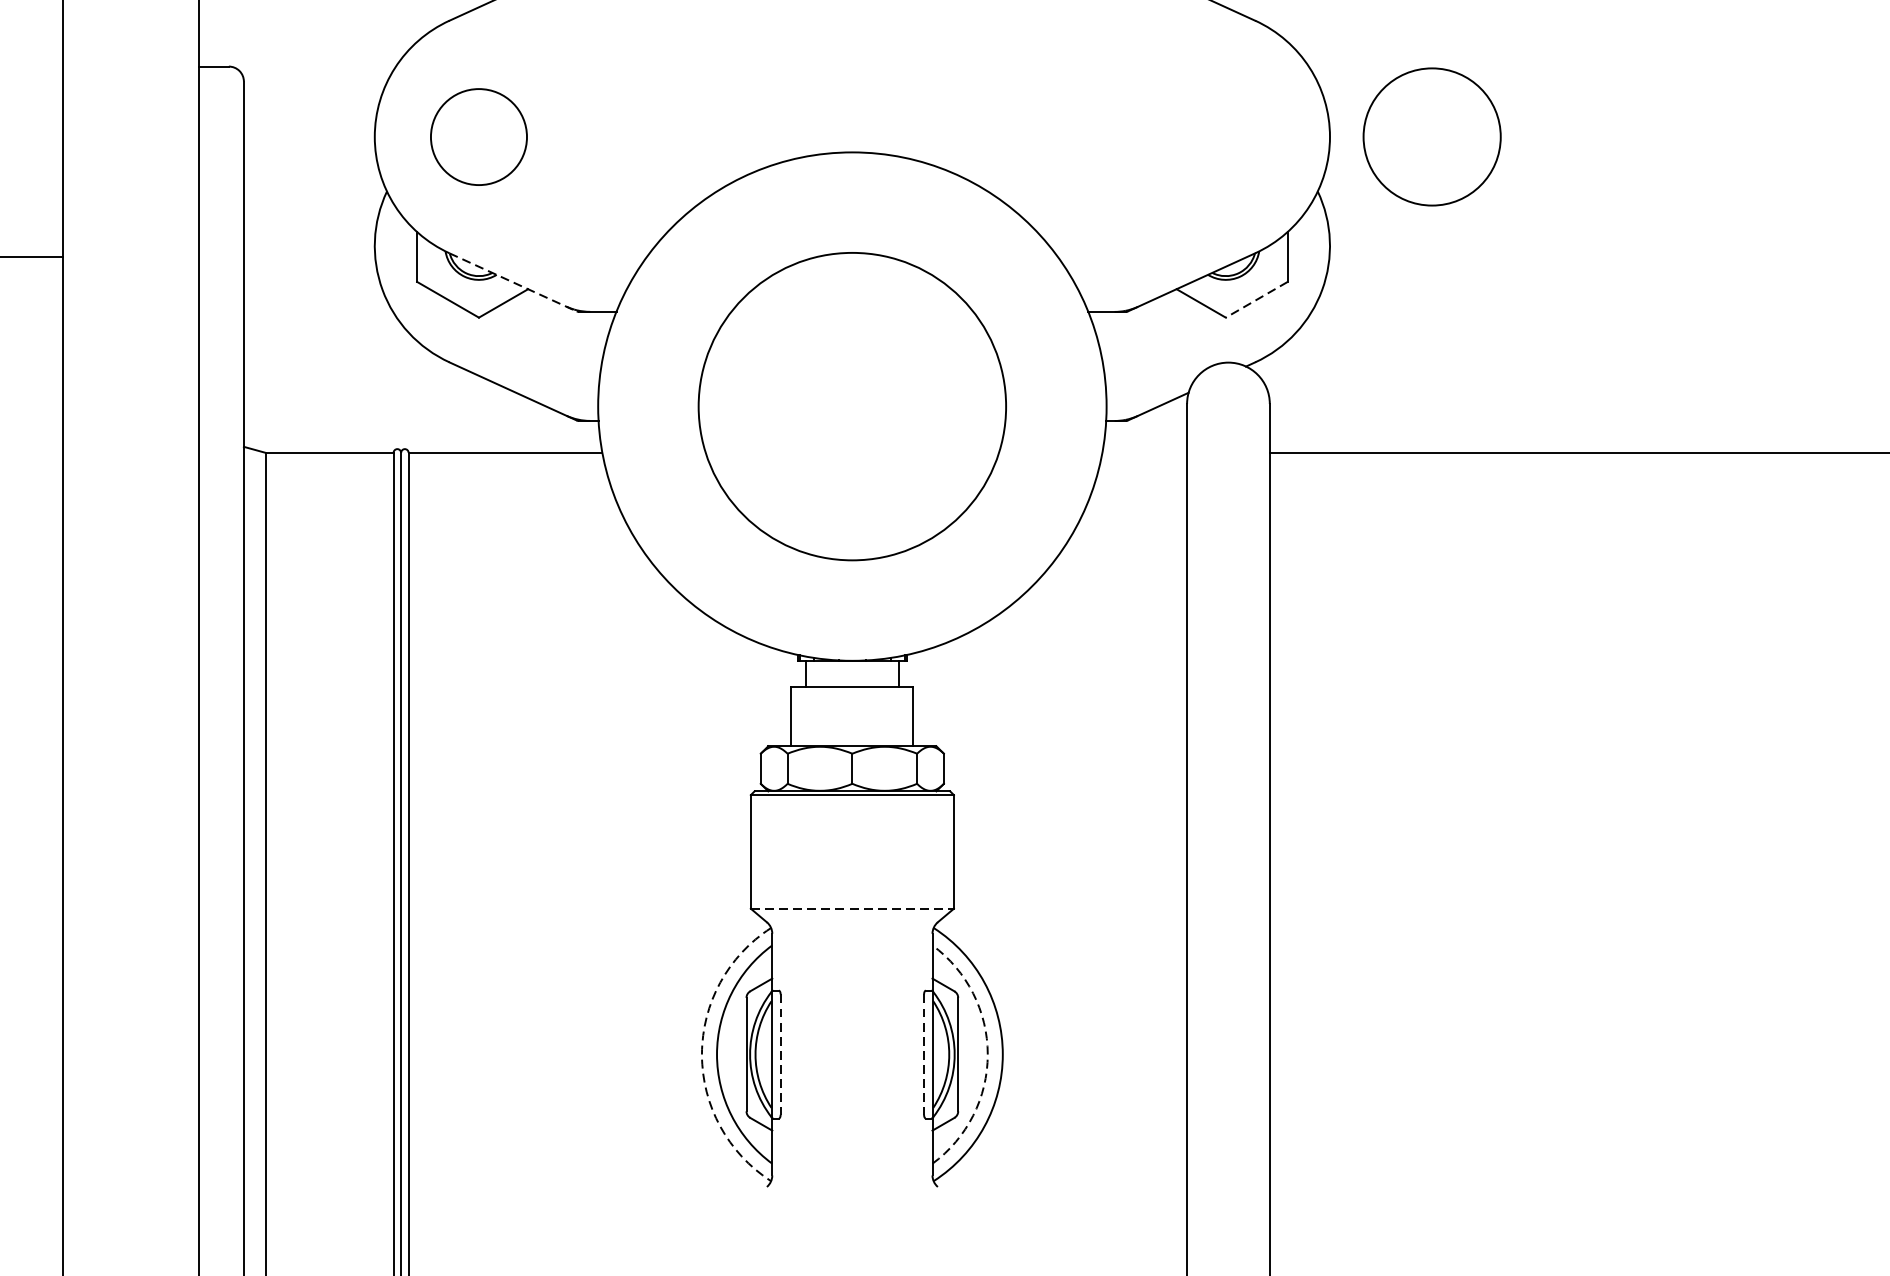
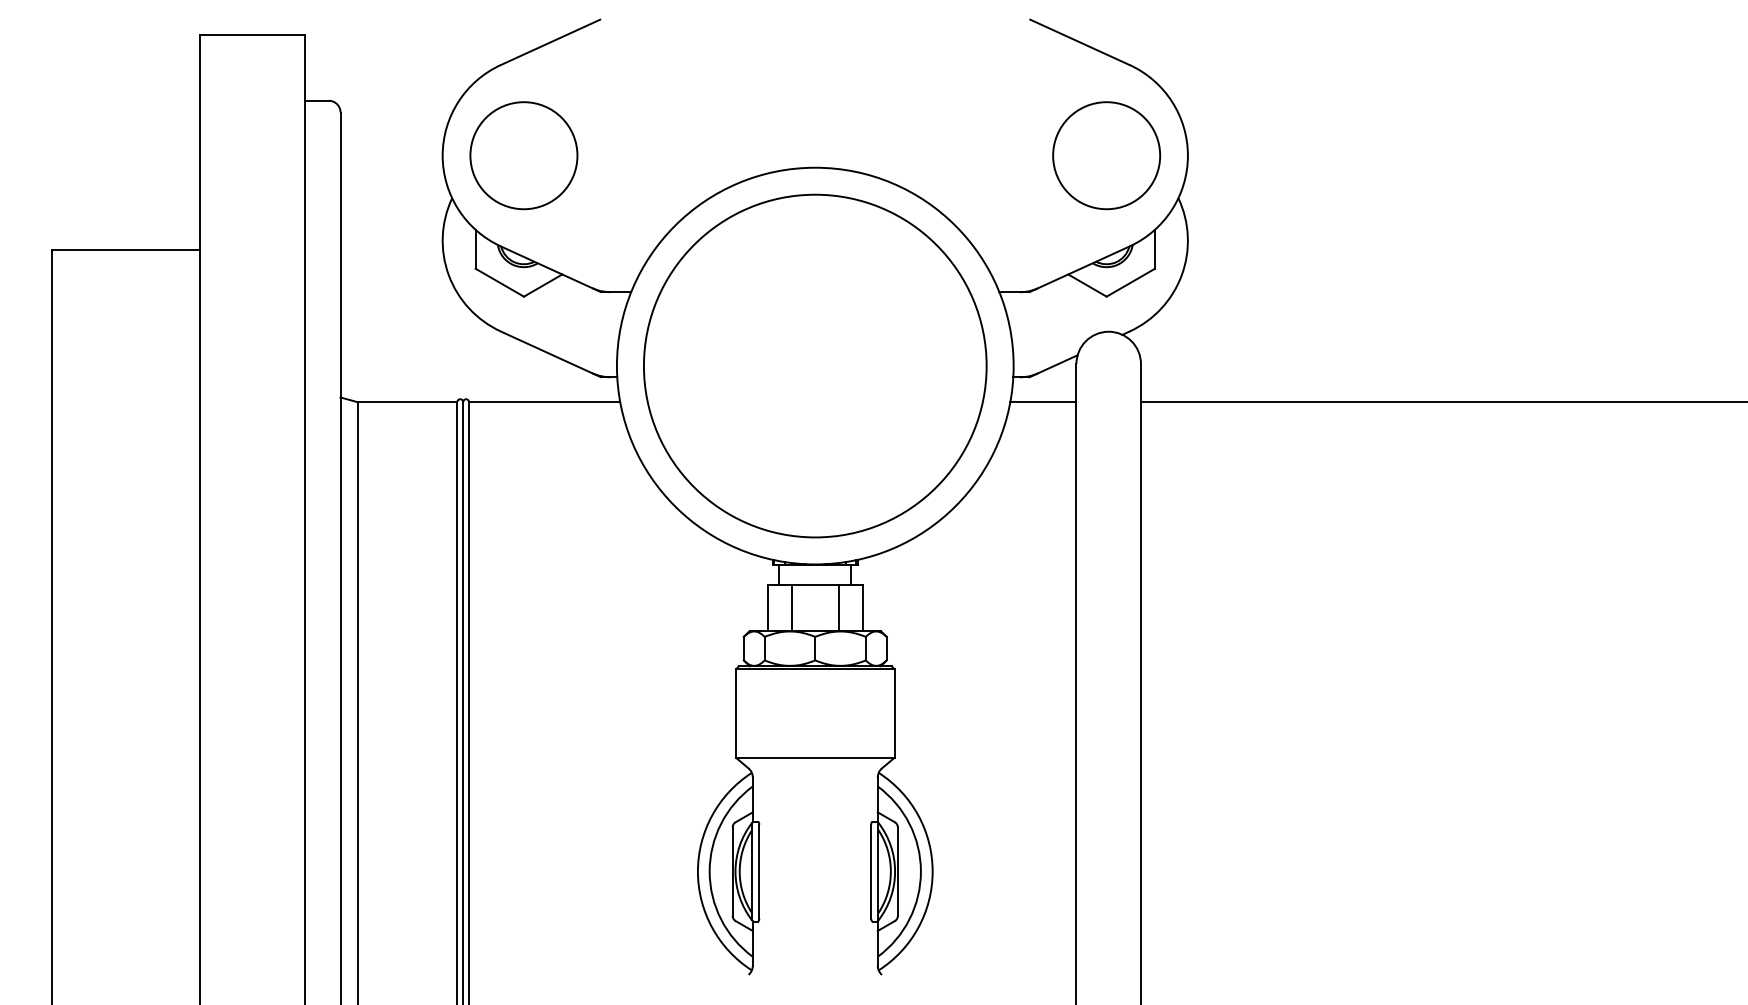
circle: (478, 136) -> (523, 155), size x1.43
circle: (1431, 136) -> (1106, 155), moved
line: (513, 282) -> (550, 269), dashed -> solid
line: (1256, 299) -> (1130, 282), dashed -> solid
circle: (851, 405) -> (814, 365), size x1.43
line: (1144, 453) -> (1043, 402), added
line: (821, 716) -> (791, 607), added
line: (883, 716) -> (839, 607), added
line: (852, 908) -> (815, 757), dashed -> solid
arc: (701, 1054) -> (697, 871), dashed -> solid
line: (780, 1054) -> (759, 871), dashed -> solid
line: (924, 1054) -> (871, 871), dashed -> solid
arc: (987, 1054) -> (920, 871), dashed -> solid

